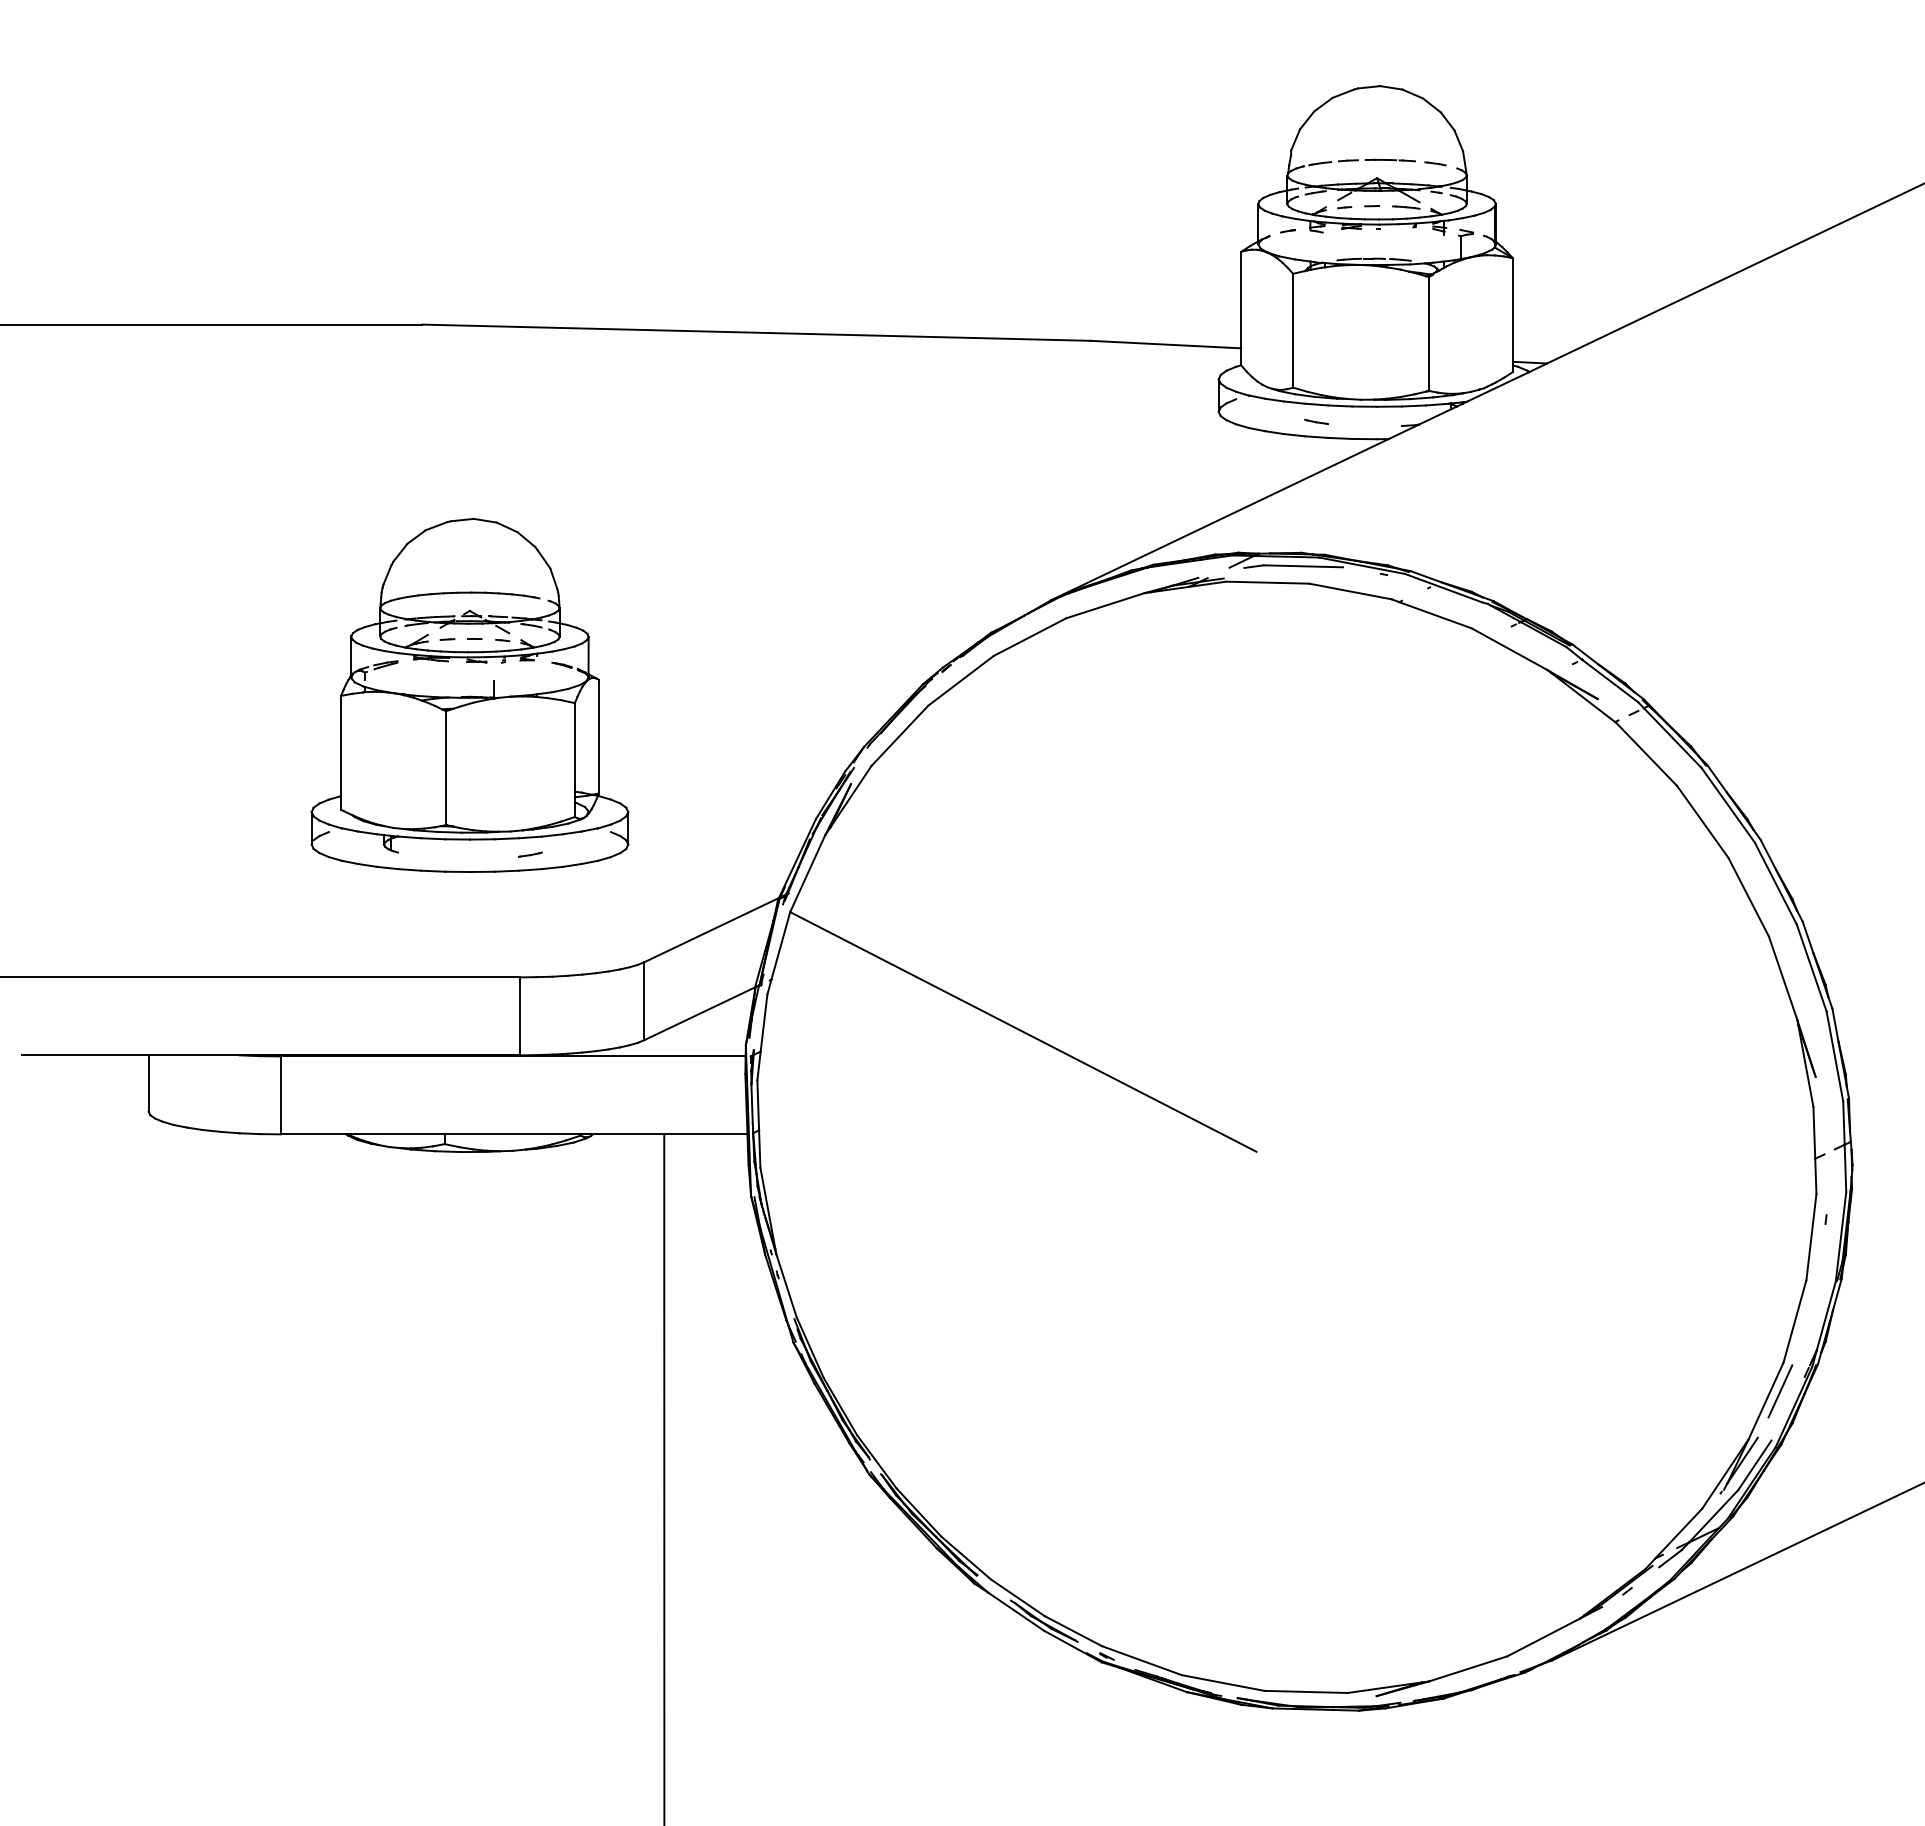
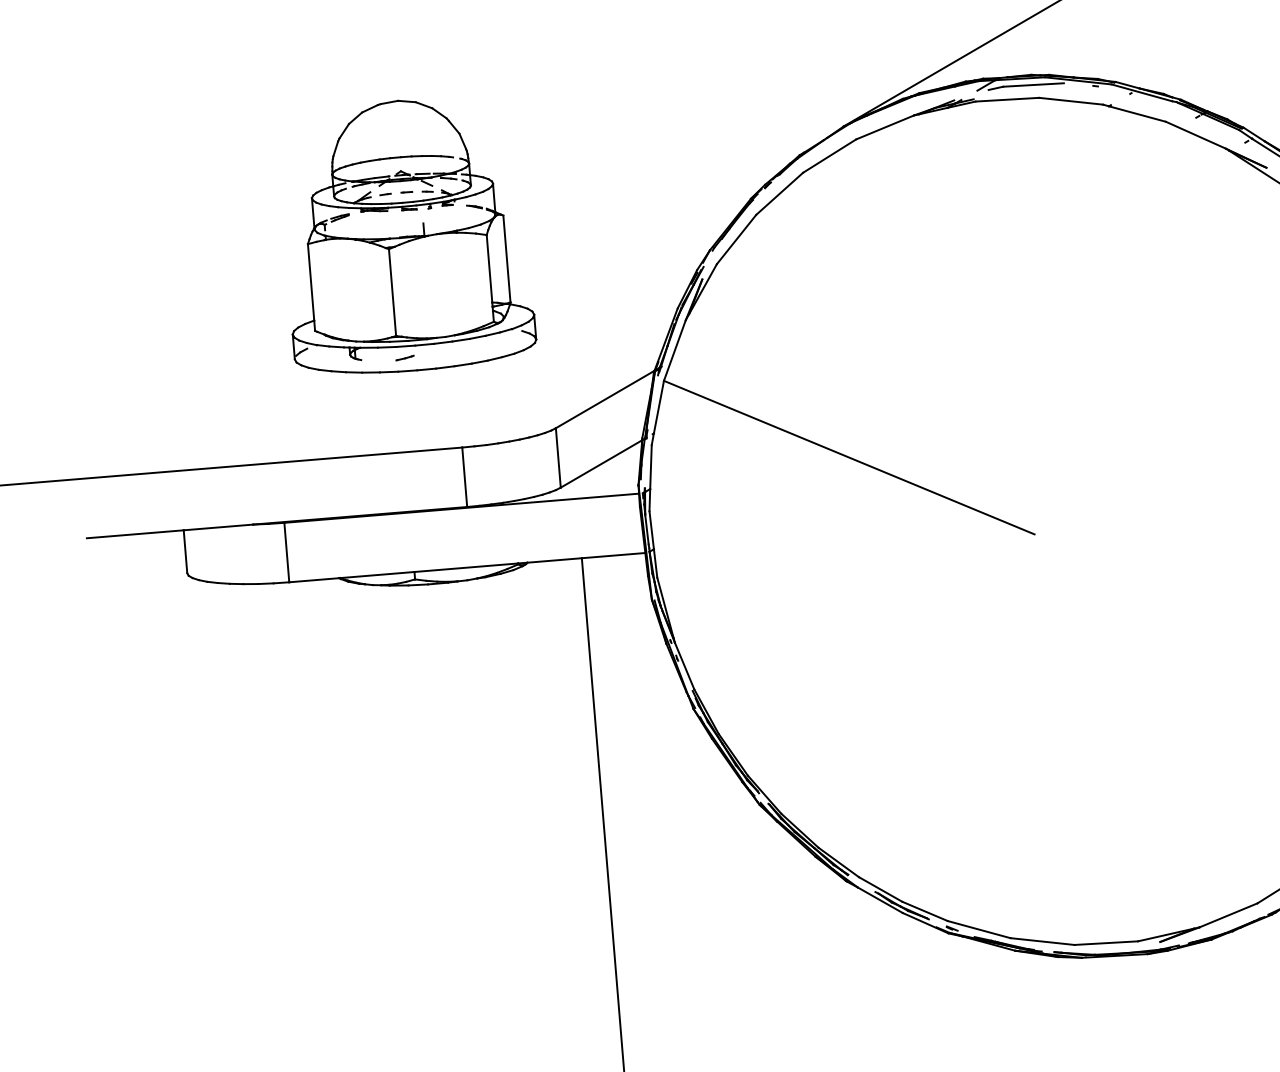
line: (529, 854) -> (404, 357), moved

